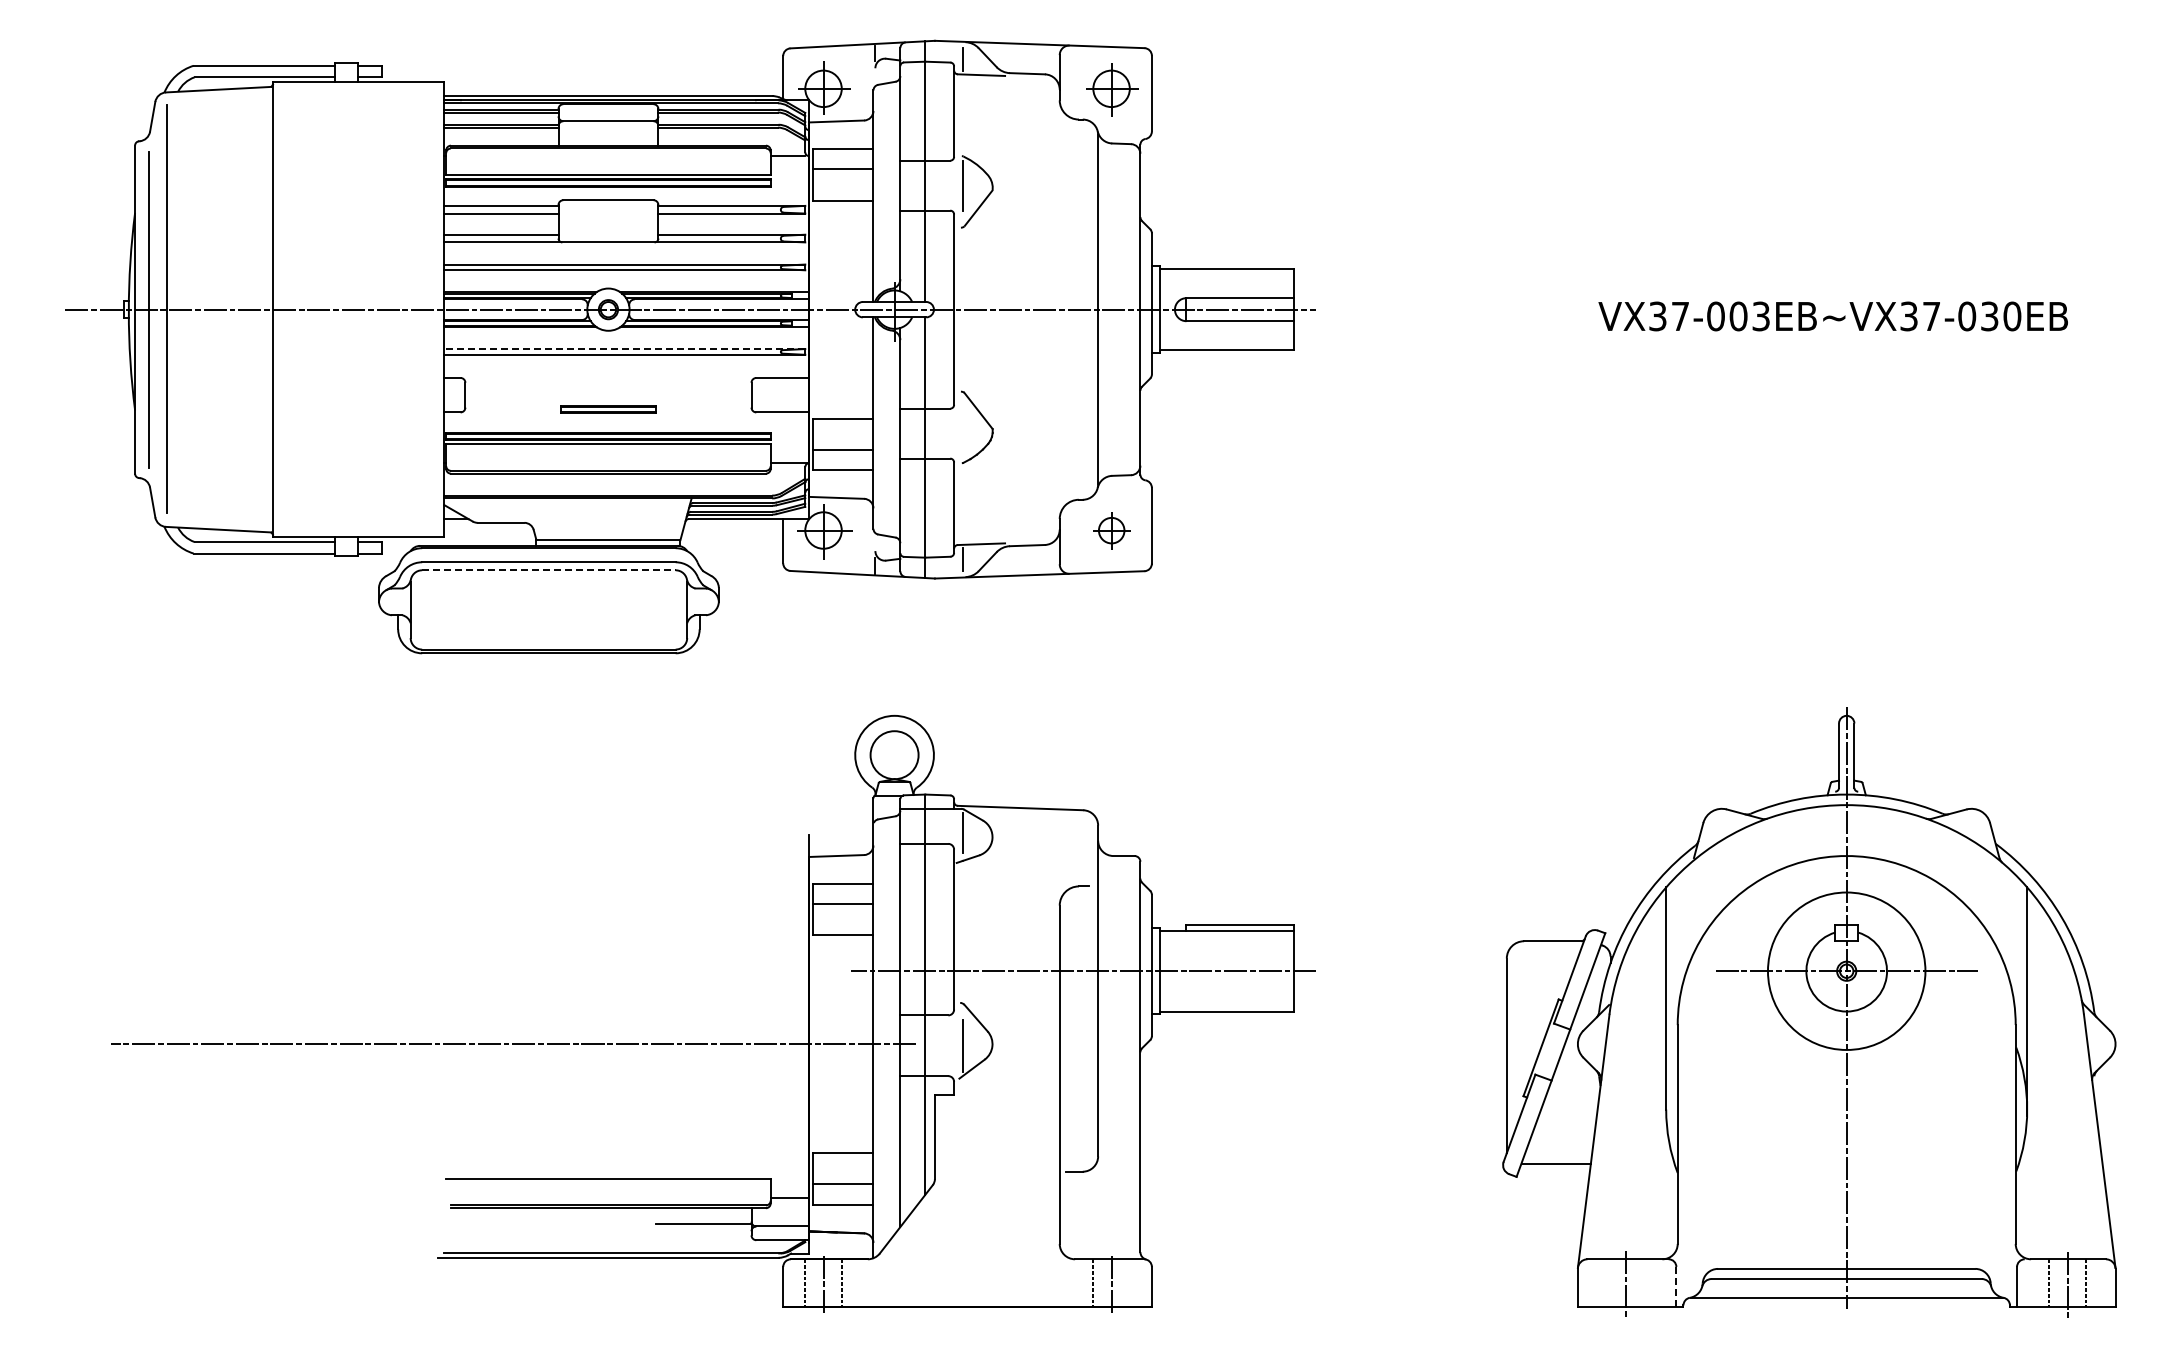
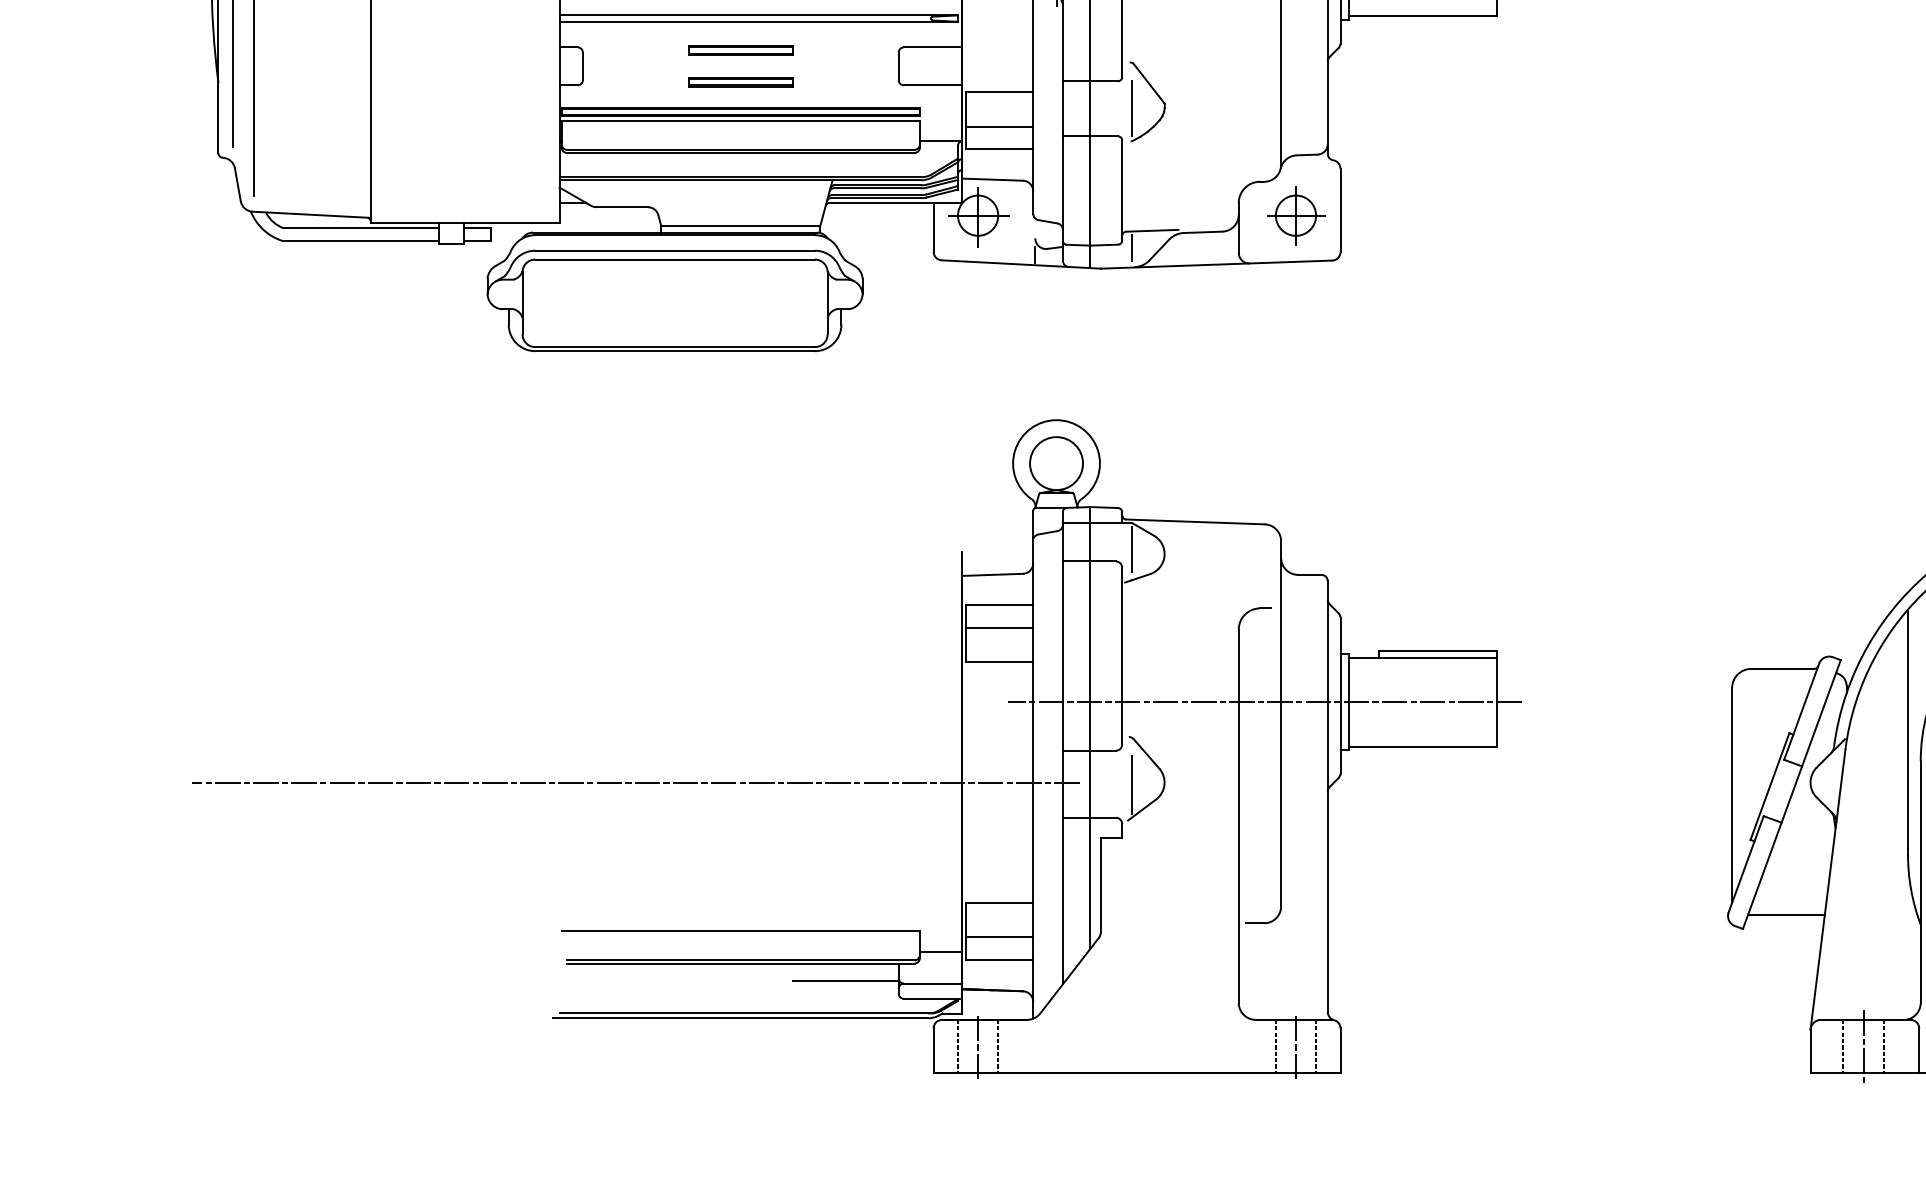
line: (624, 349) -> (758, 15), dashed -> solid
part: (608, 380) -> (740, 50), added
line: (962, 433) -> (1131, 108), added
part: (1111, 530) -> (1295, 215), size x1.43
line: (548, 570) -> (674, 259), dashed -> solid
line: (1129, 1283) -> (1315, 1046), added
line: (1607, 1283) -> (1843, 1046), added
line: (1644, 1283) -> (1884, 1046), added
line: (1676, 1287) -> (1919, 1051), dashed -> solid

